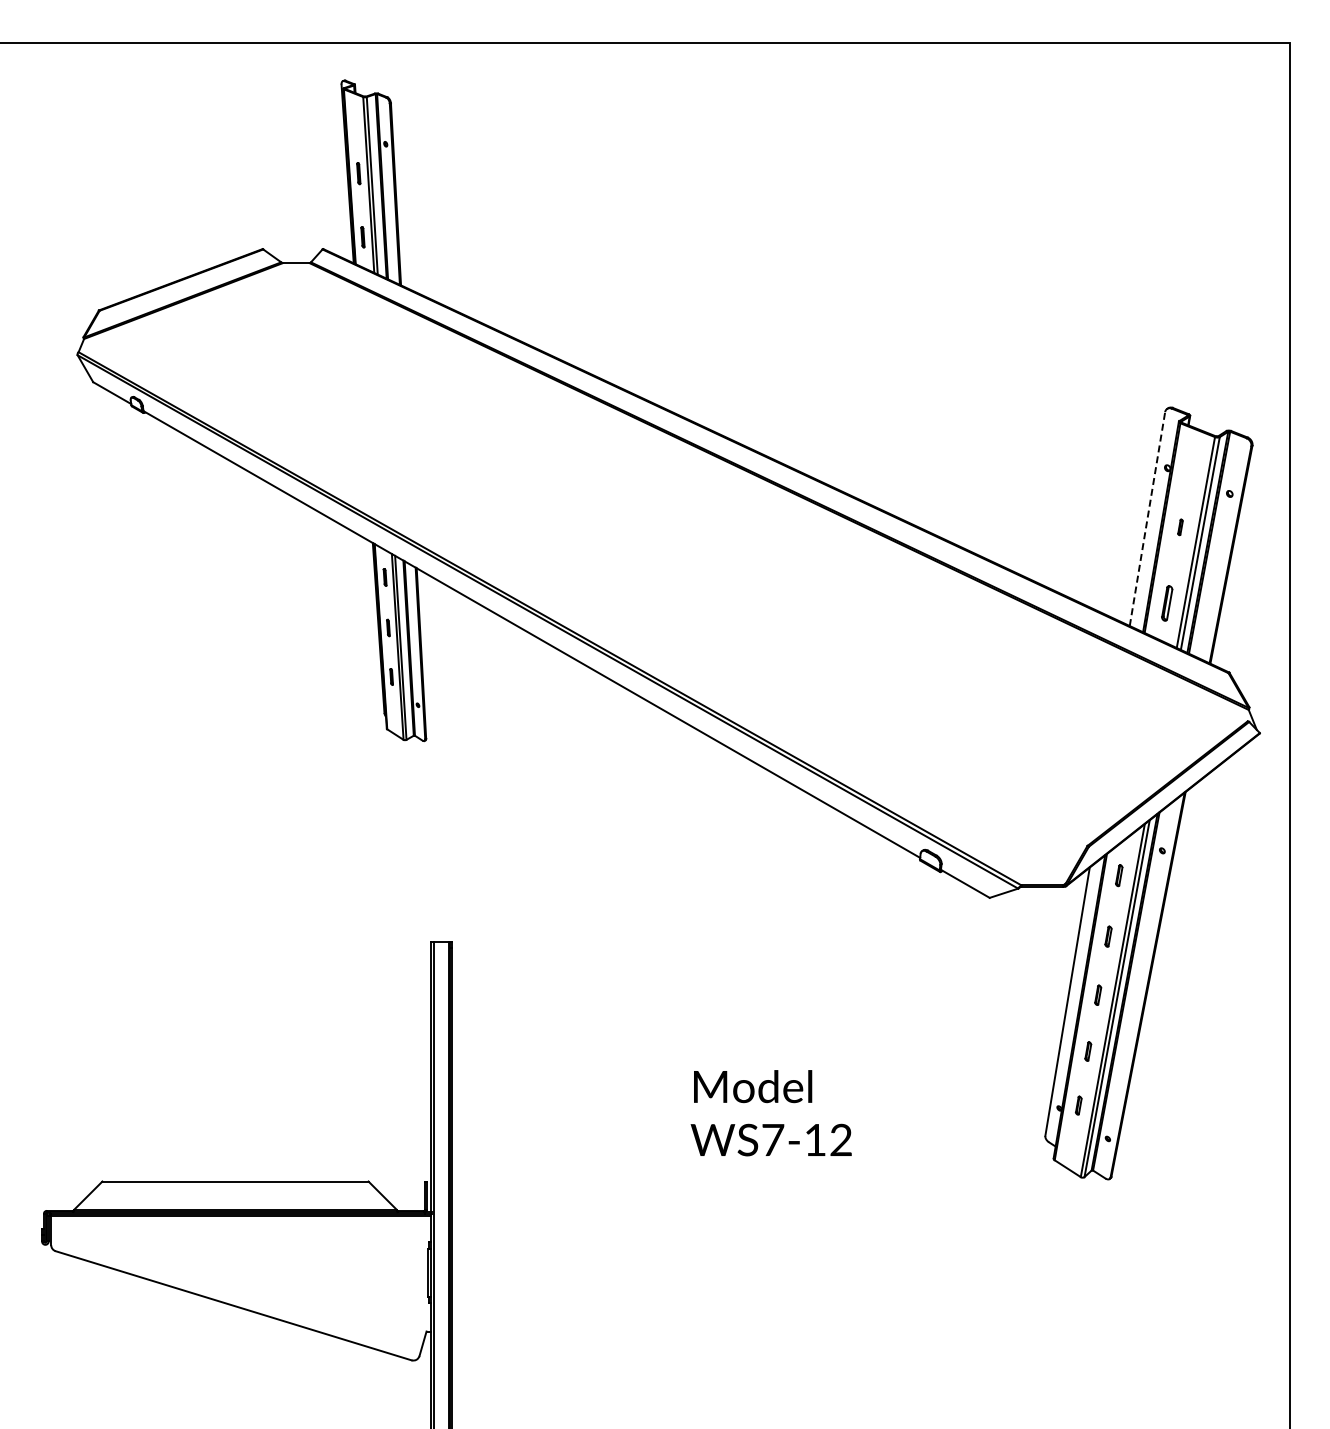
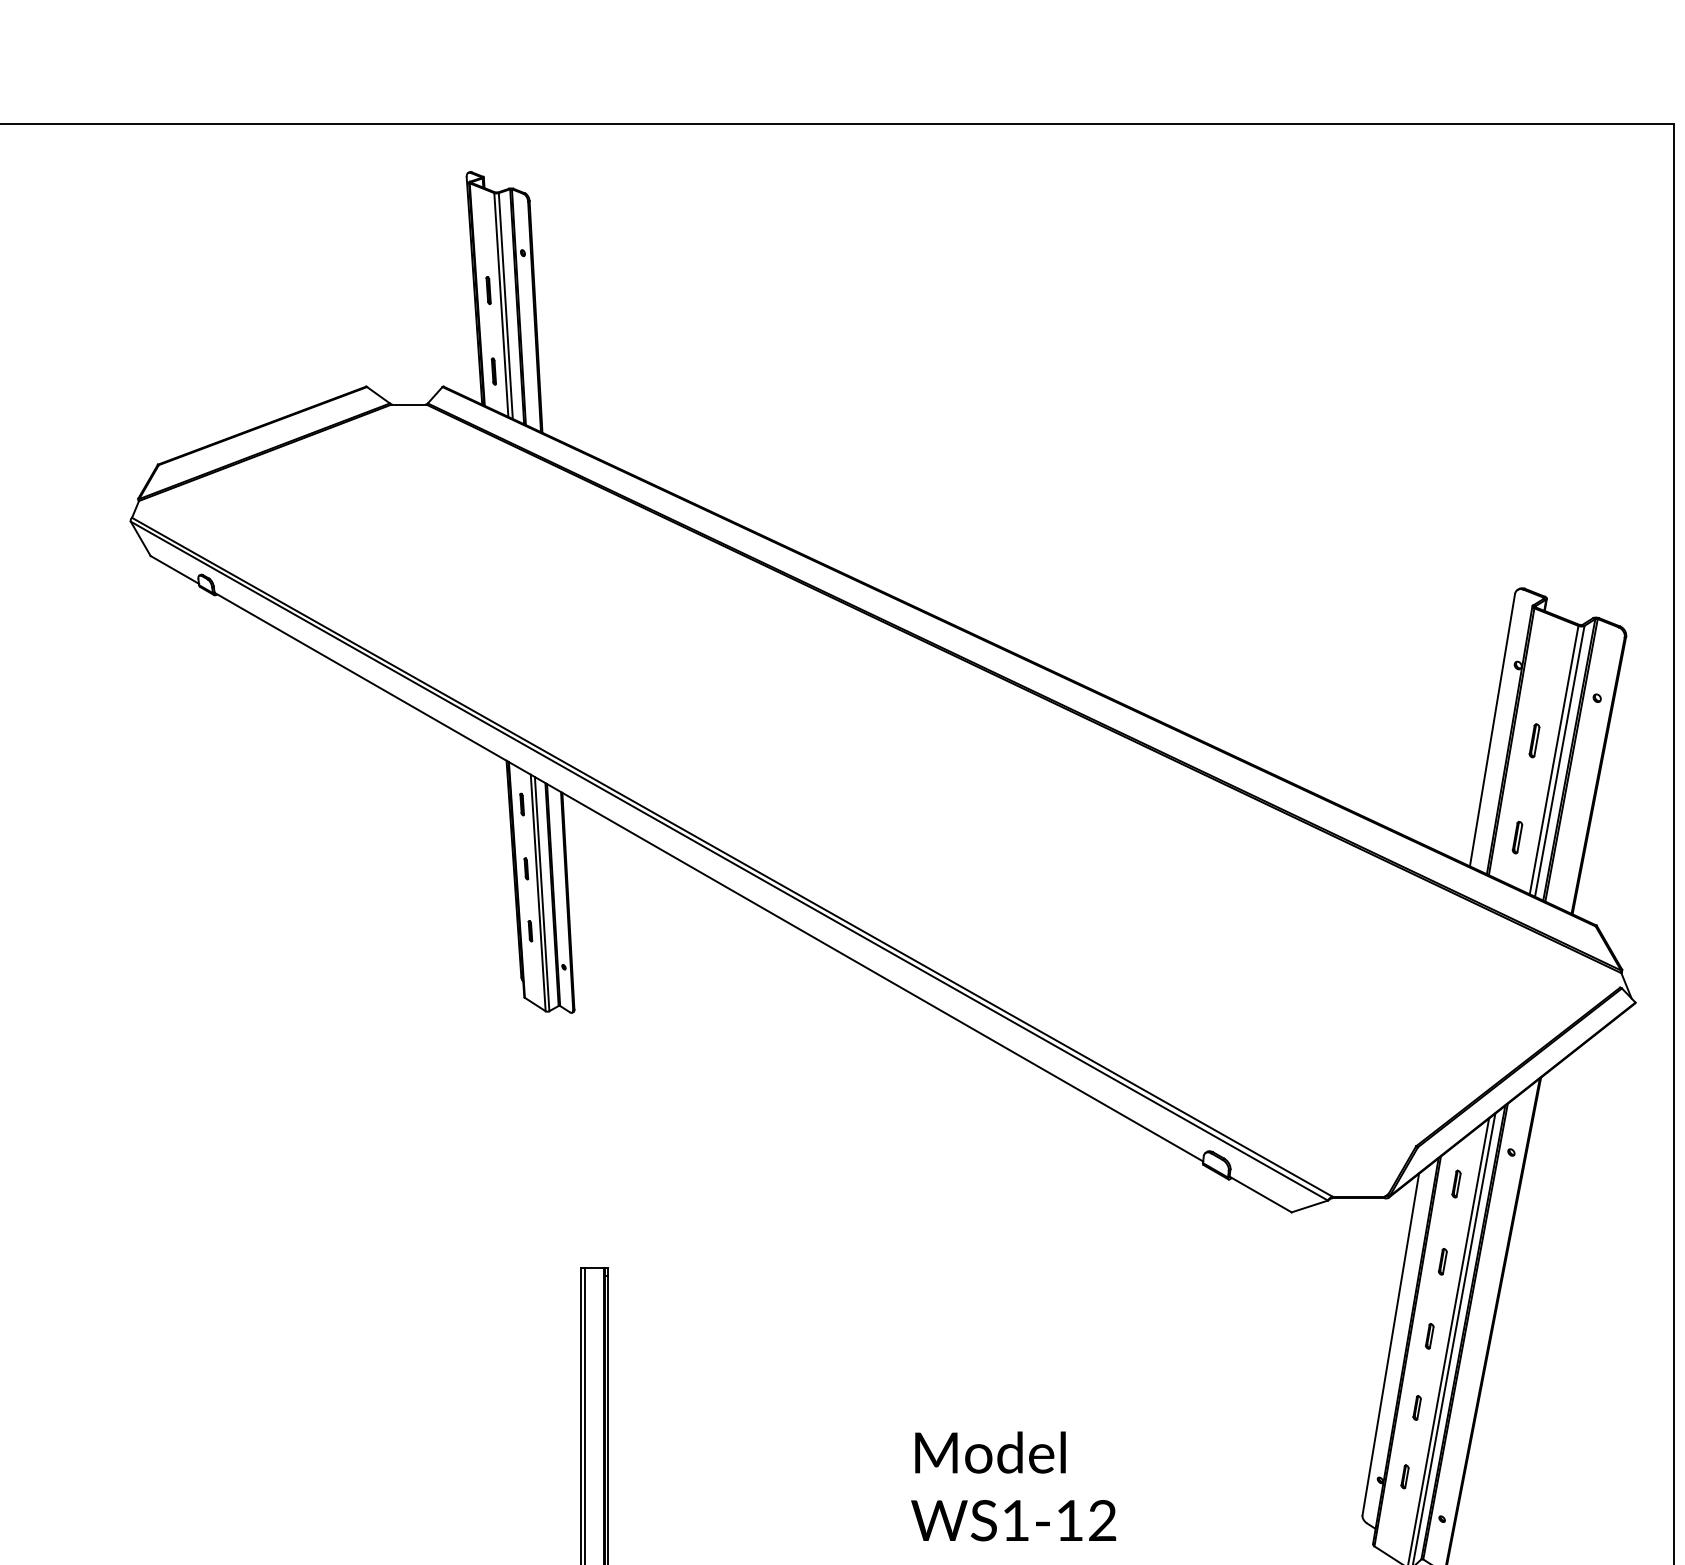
line: (1147, 518) -> (1492, 729), dashed -> solid
part: (1180, 527) -> (1534, 740), size x1.67
part: (1166, 603) -> (1516, 837), size x0.71
text: (773, 1139) -> (1016, 1519), WS7-12 -> WS1-12

